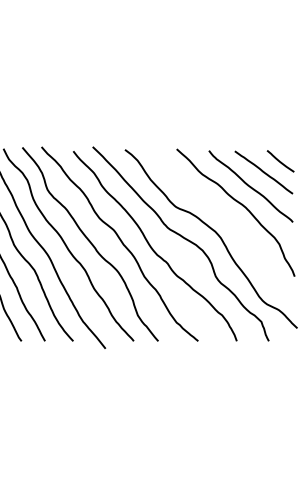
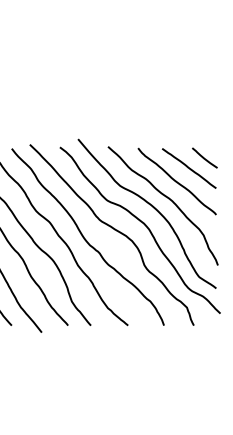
curve: (224, 214) -> (152, 207), added

